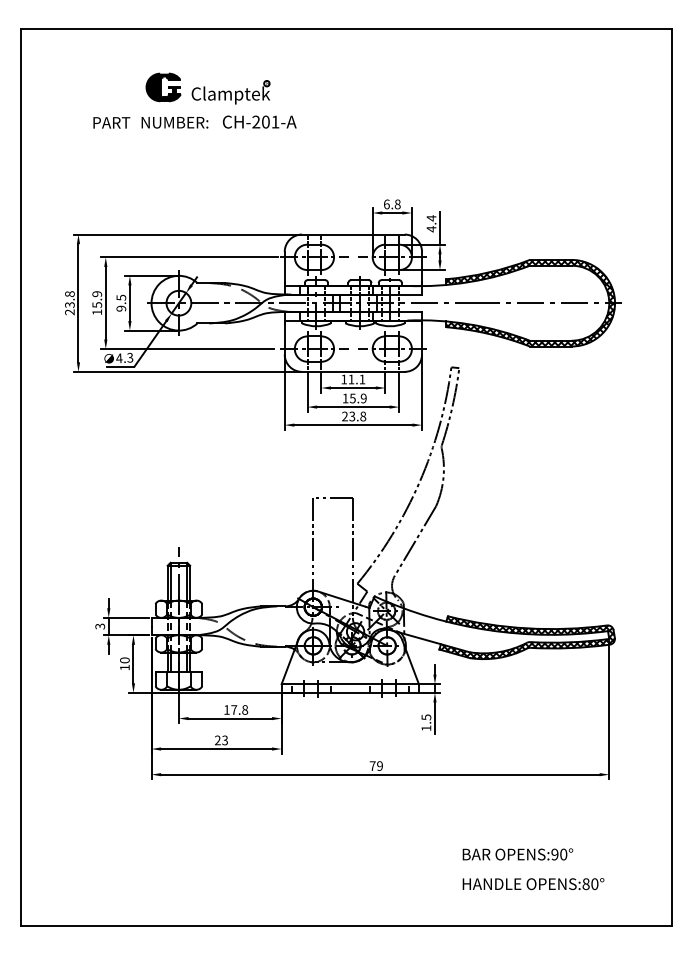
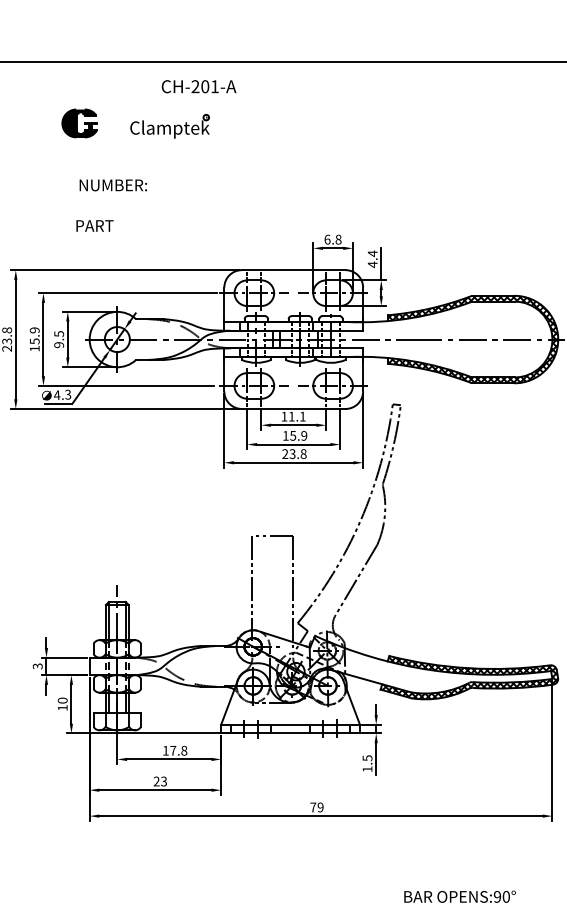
part: (163, 87) -> (79, 123), moved
text: (259, 121) -> (198, 86), moved
text: (111, 122) -> (94, 225), moved
text: (174, 122) -> (112, 185), moved

